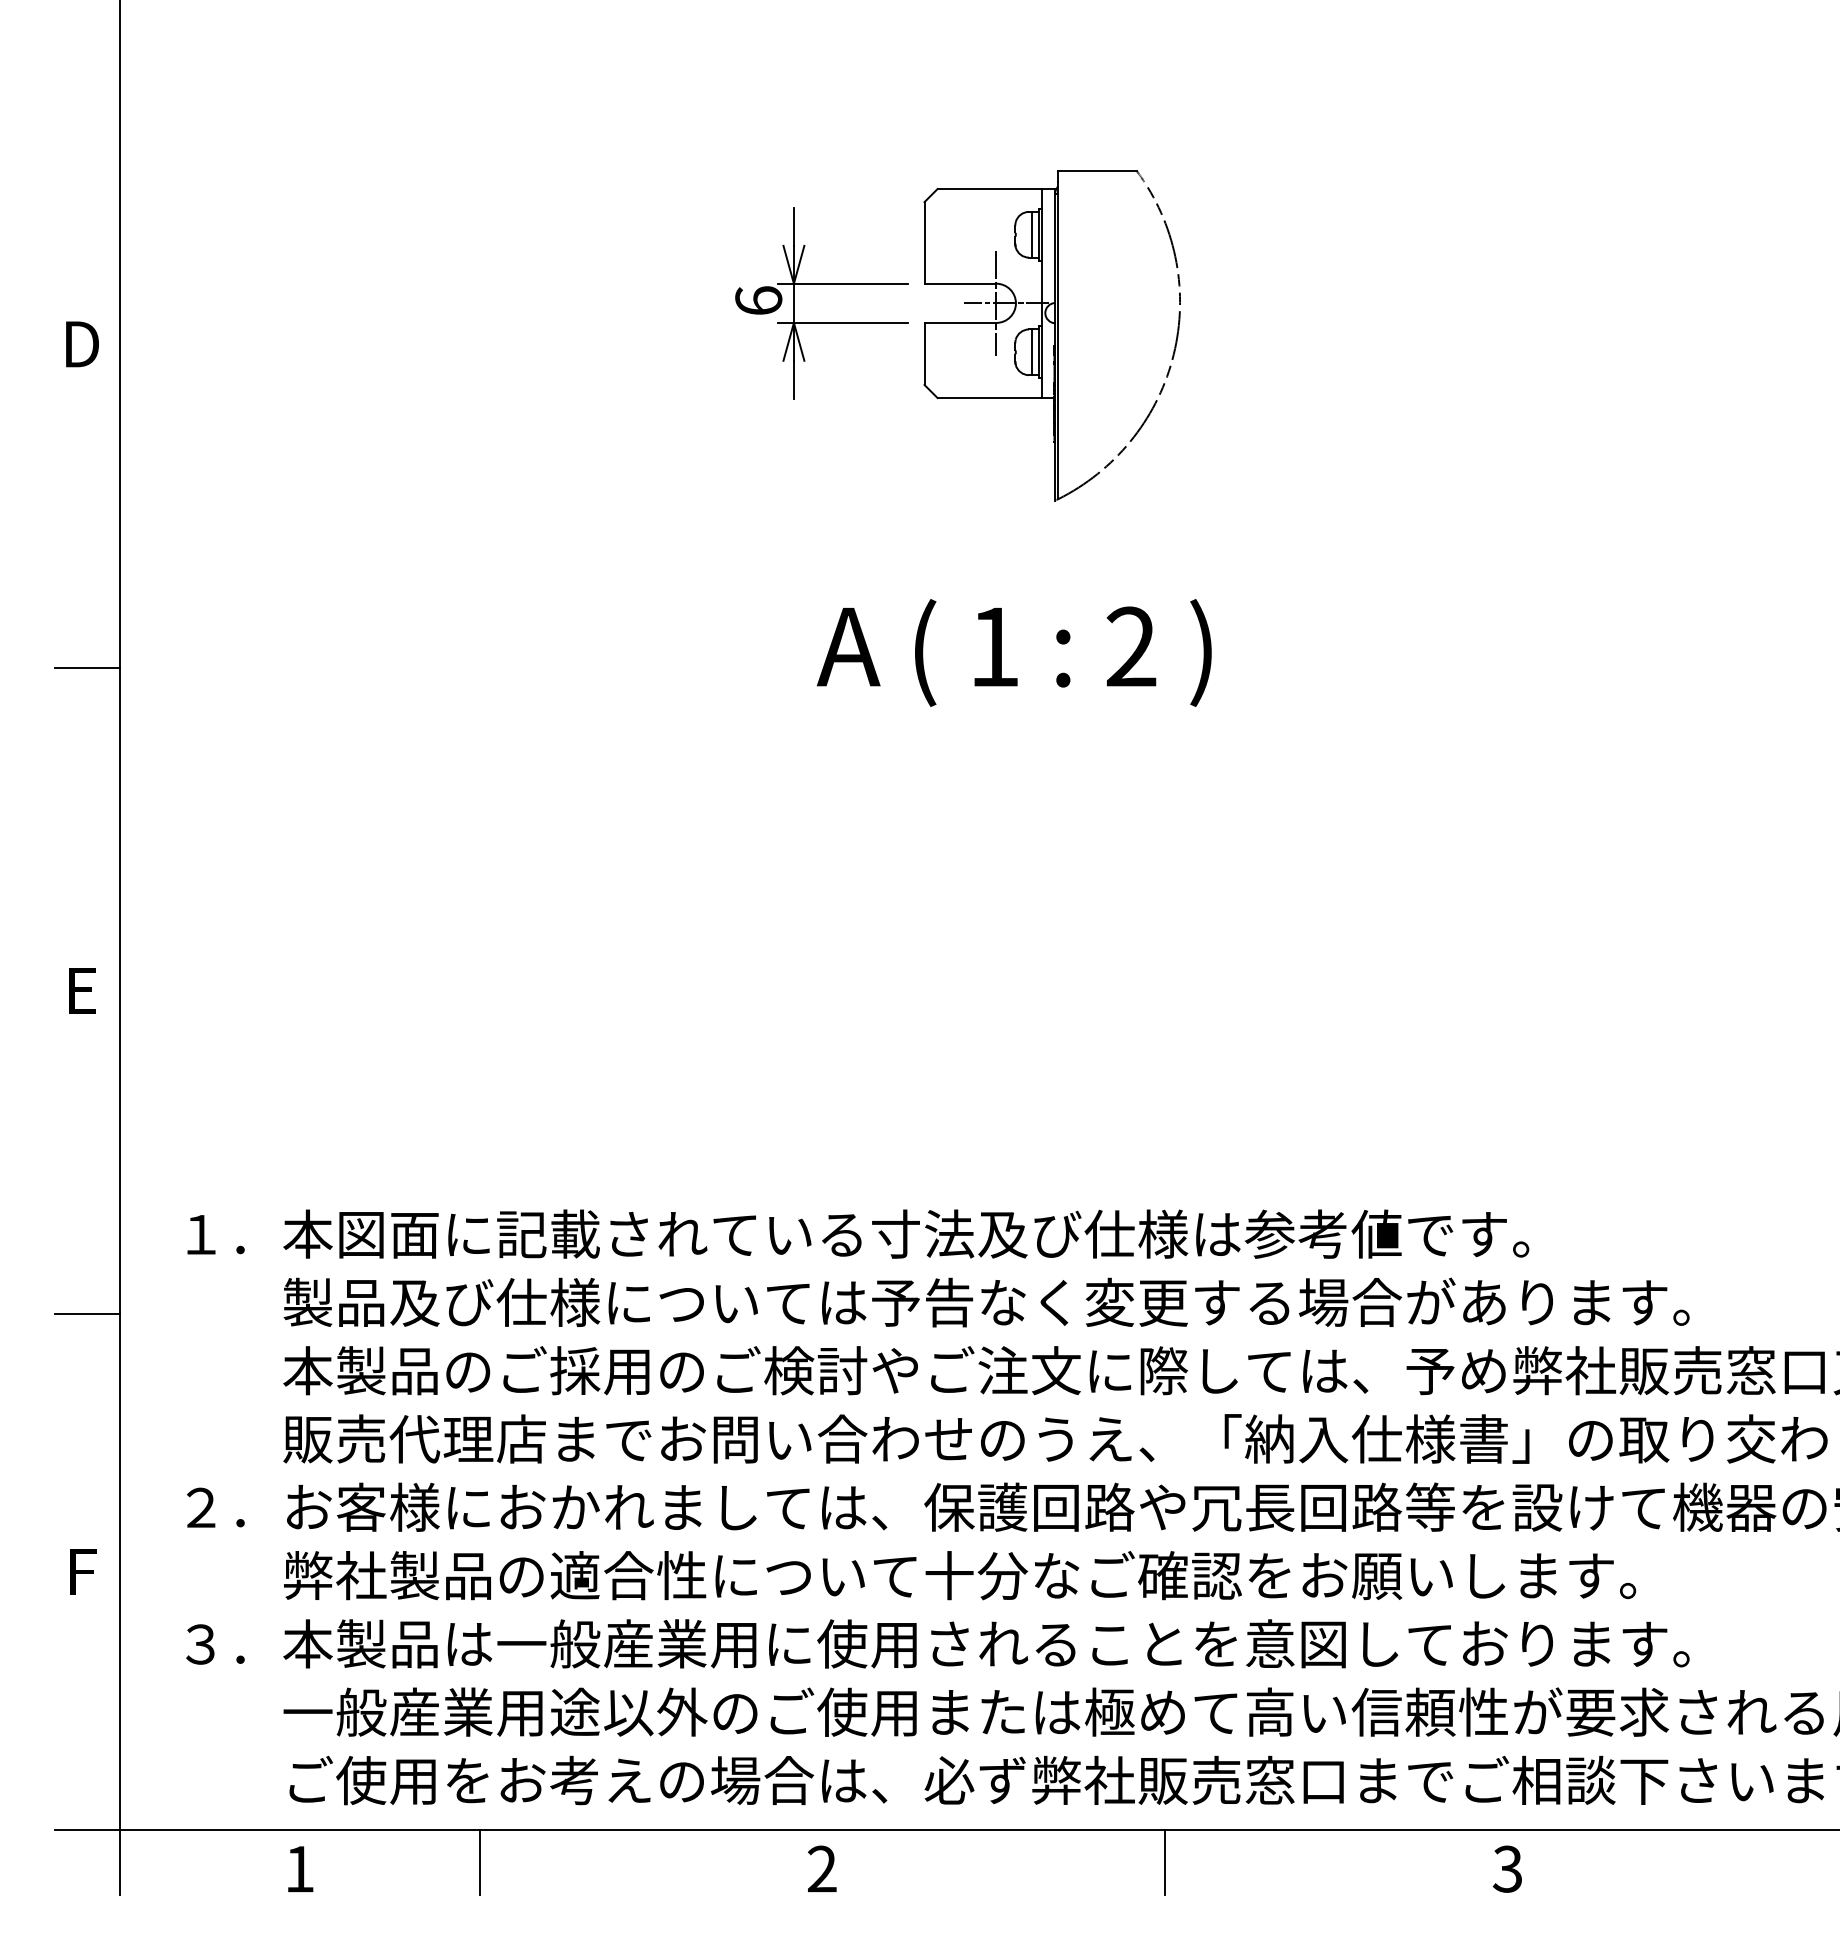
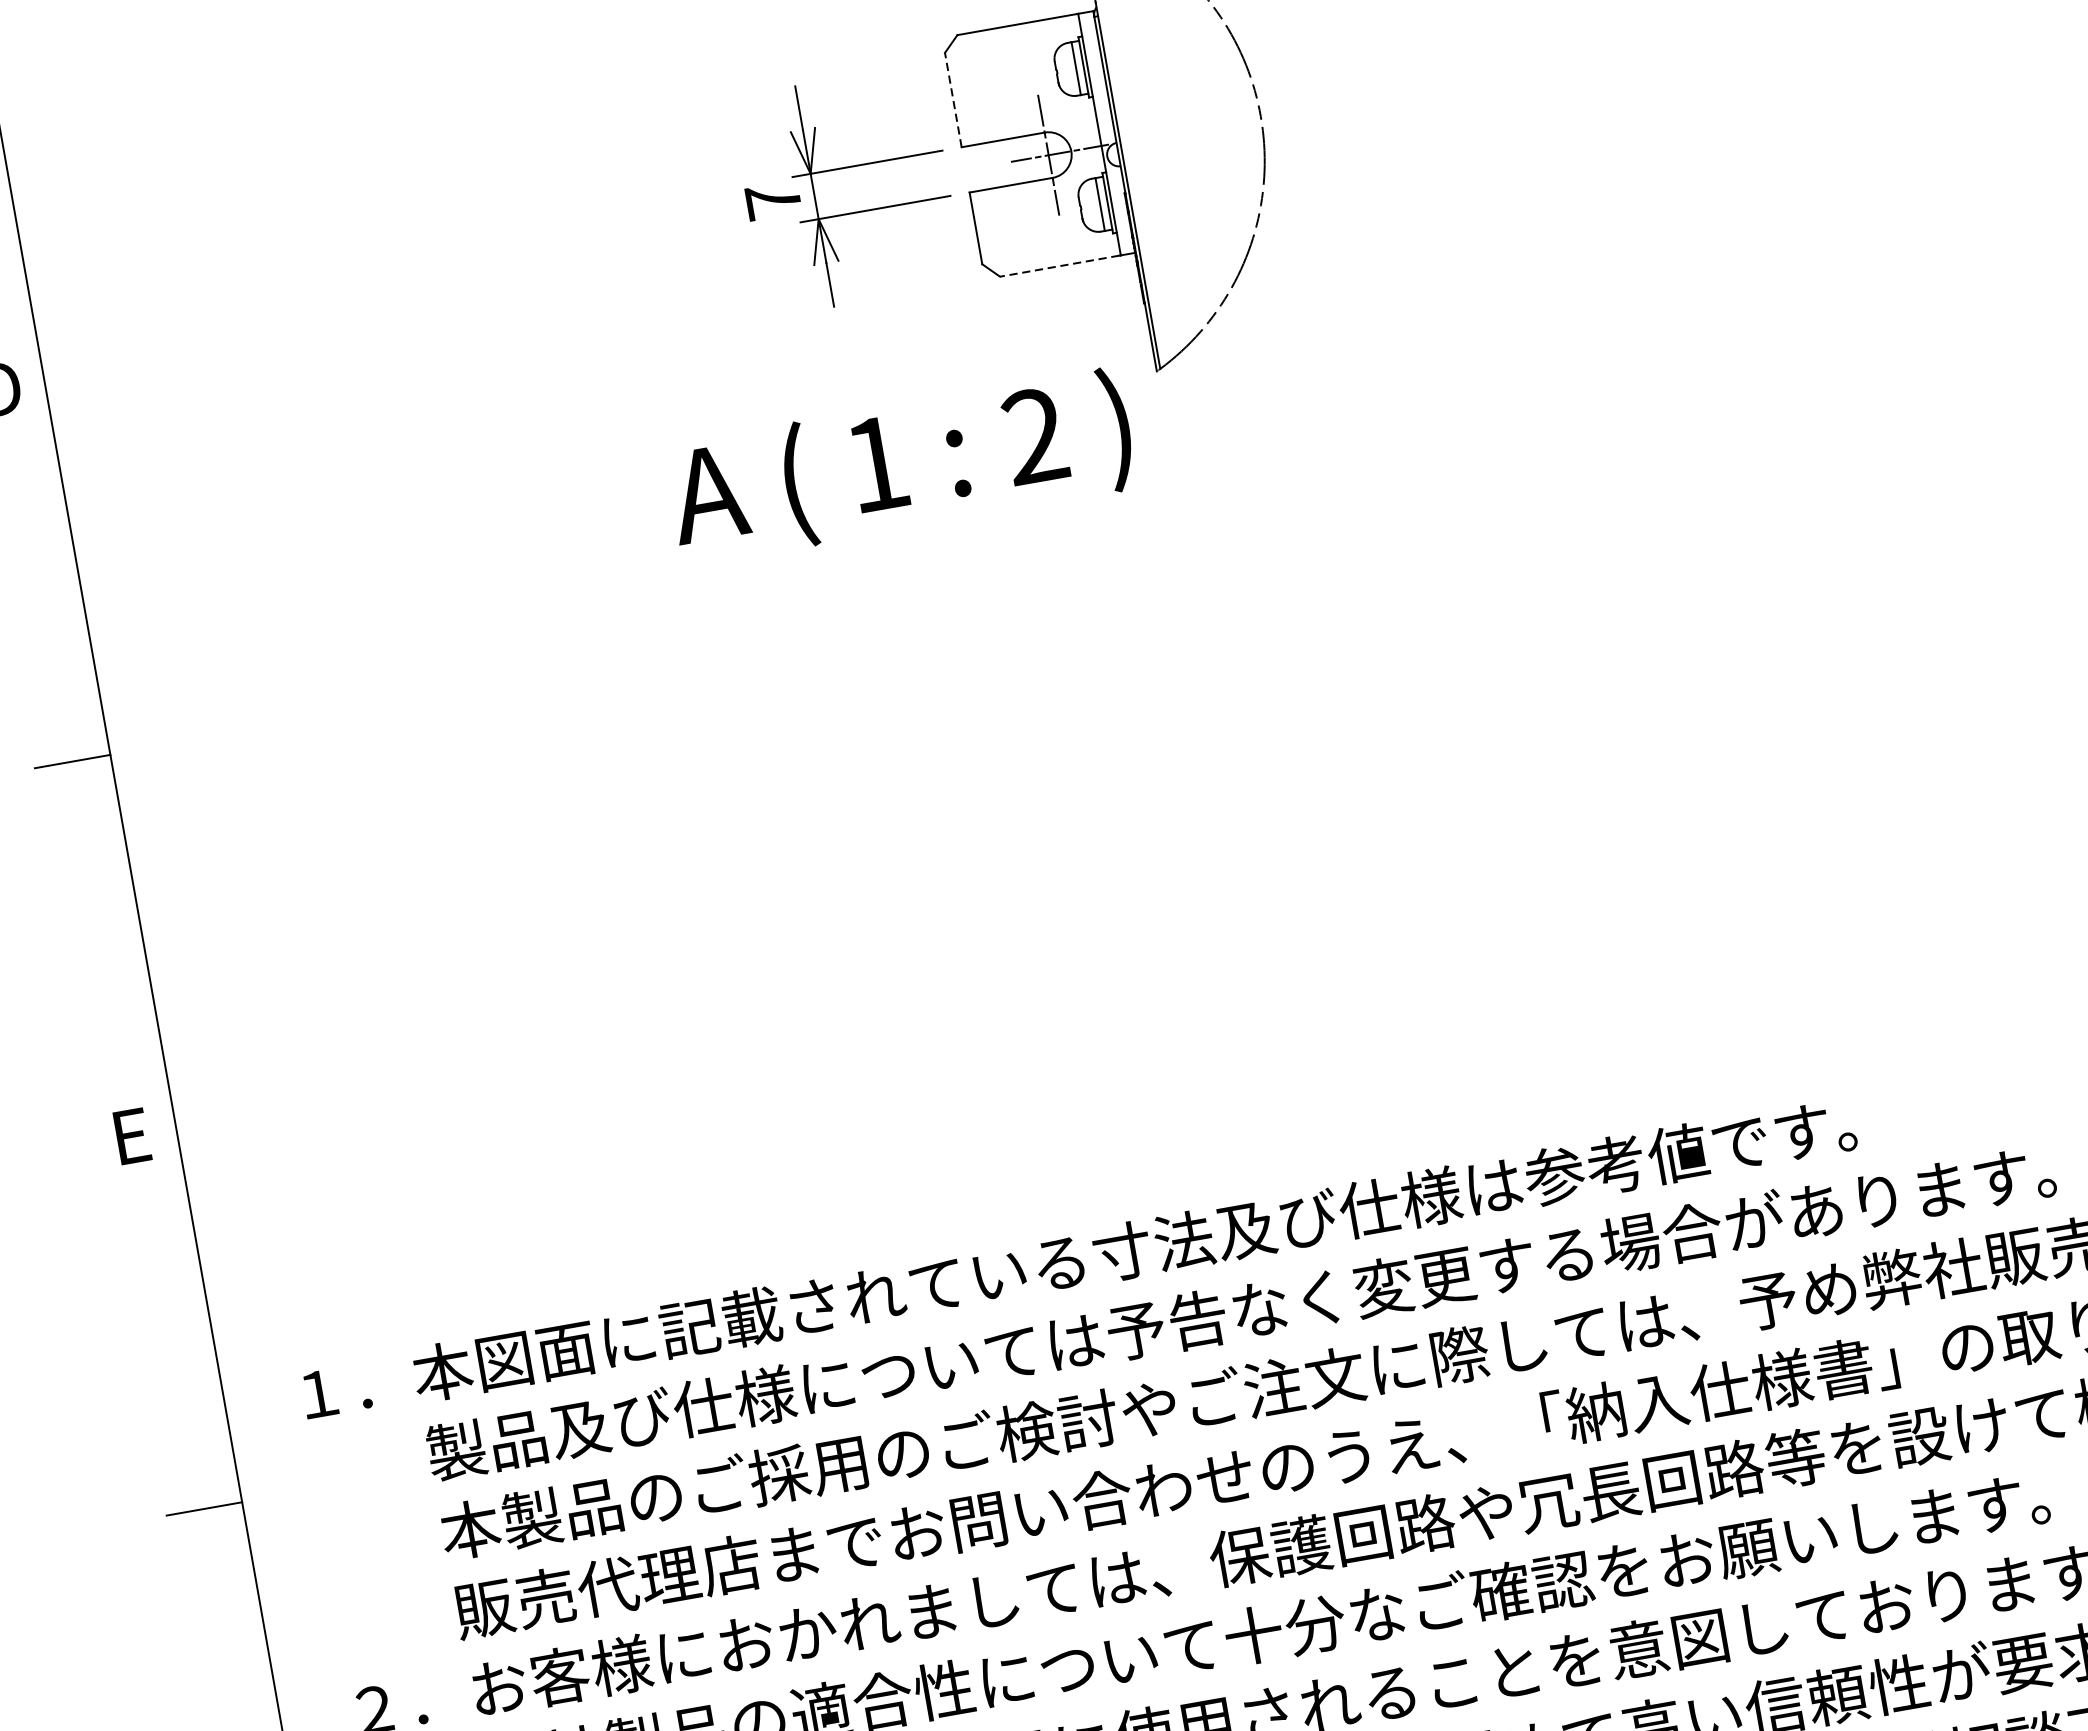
line: (924, 242) -> (953, 99), solid -> dashed
text: (758, 300) -> (773, 200), 6 -> 7
line: (989, 398) -> (1060, 266), solid -> dashed
text: (1014, 652) -> (901, 466), moved

